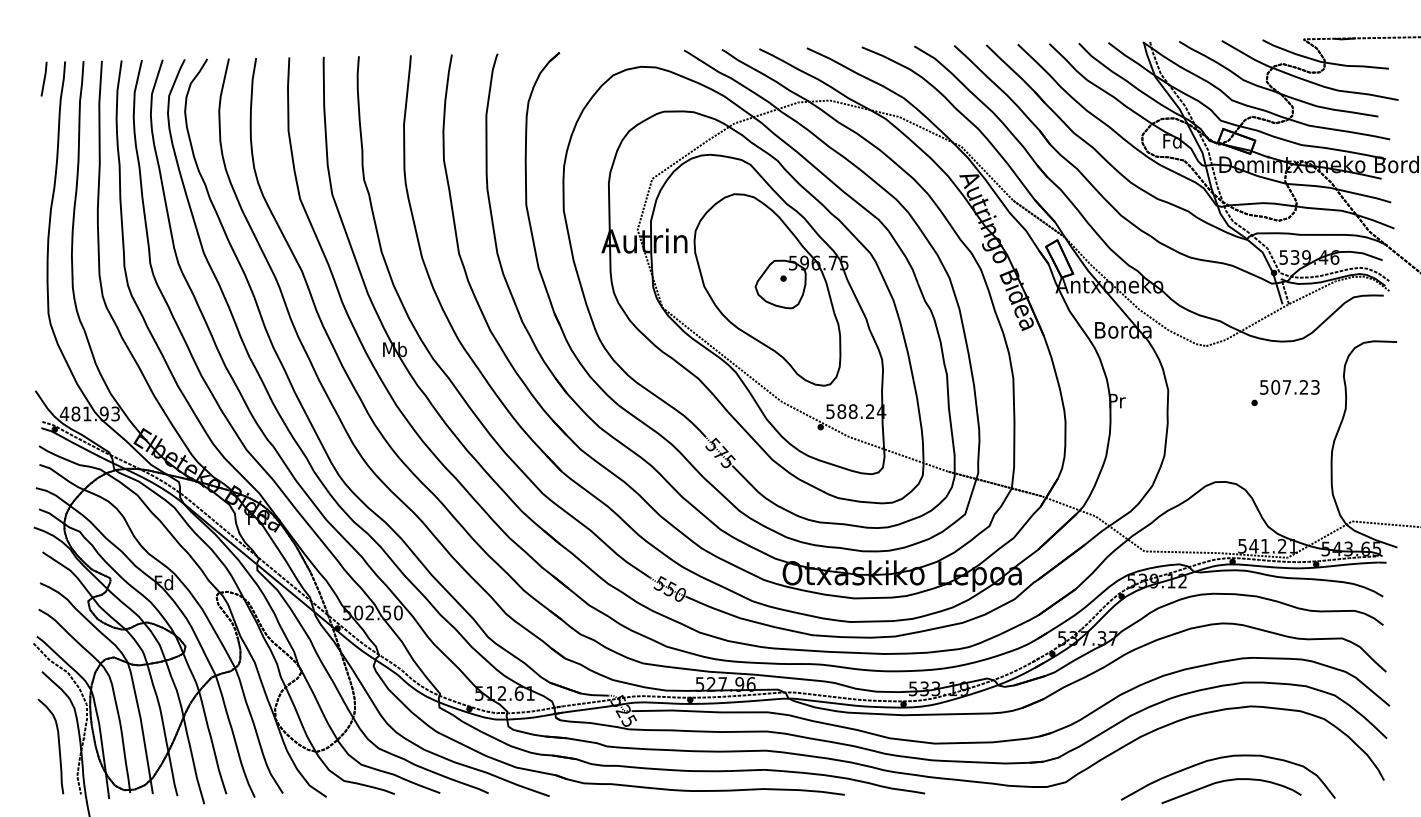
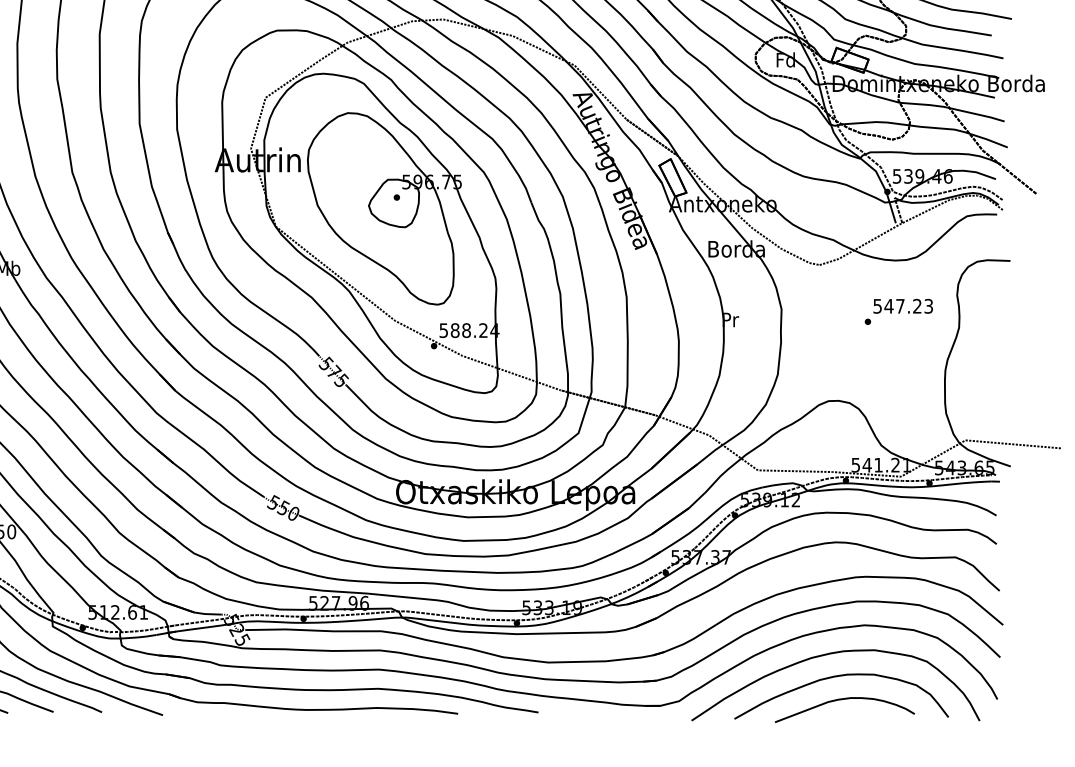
text: (1275, 387) -> (888, 306), 507.23 -> 547.23
curve: (1214, 736) -> (827, 655), added

